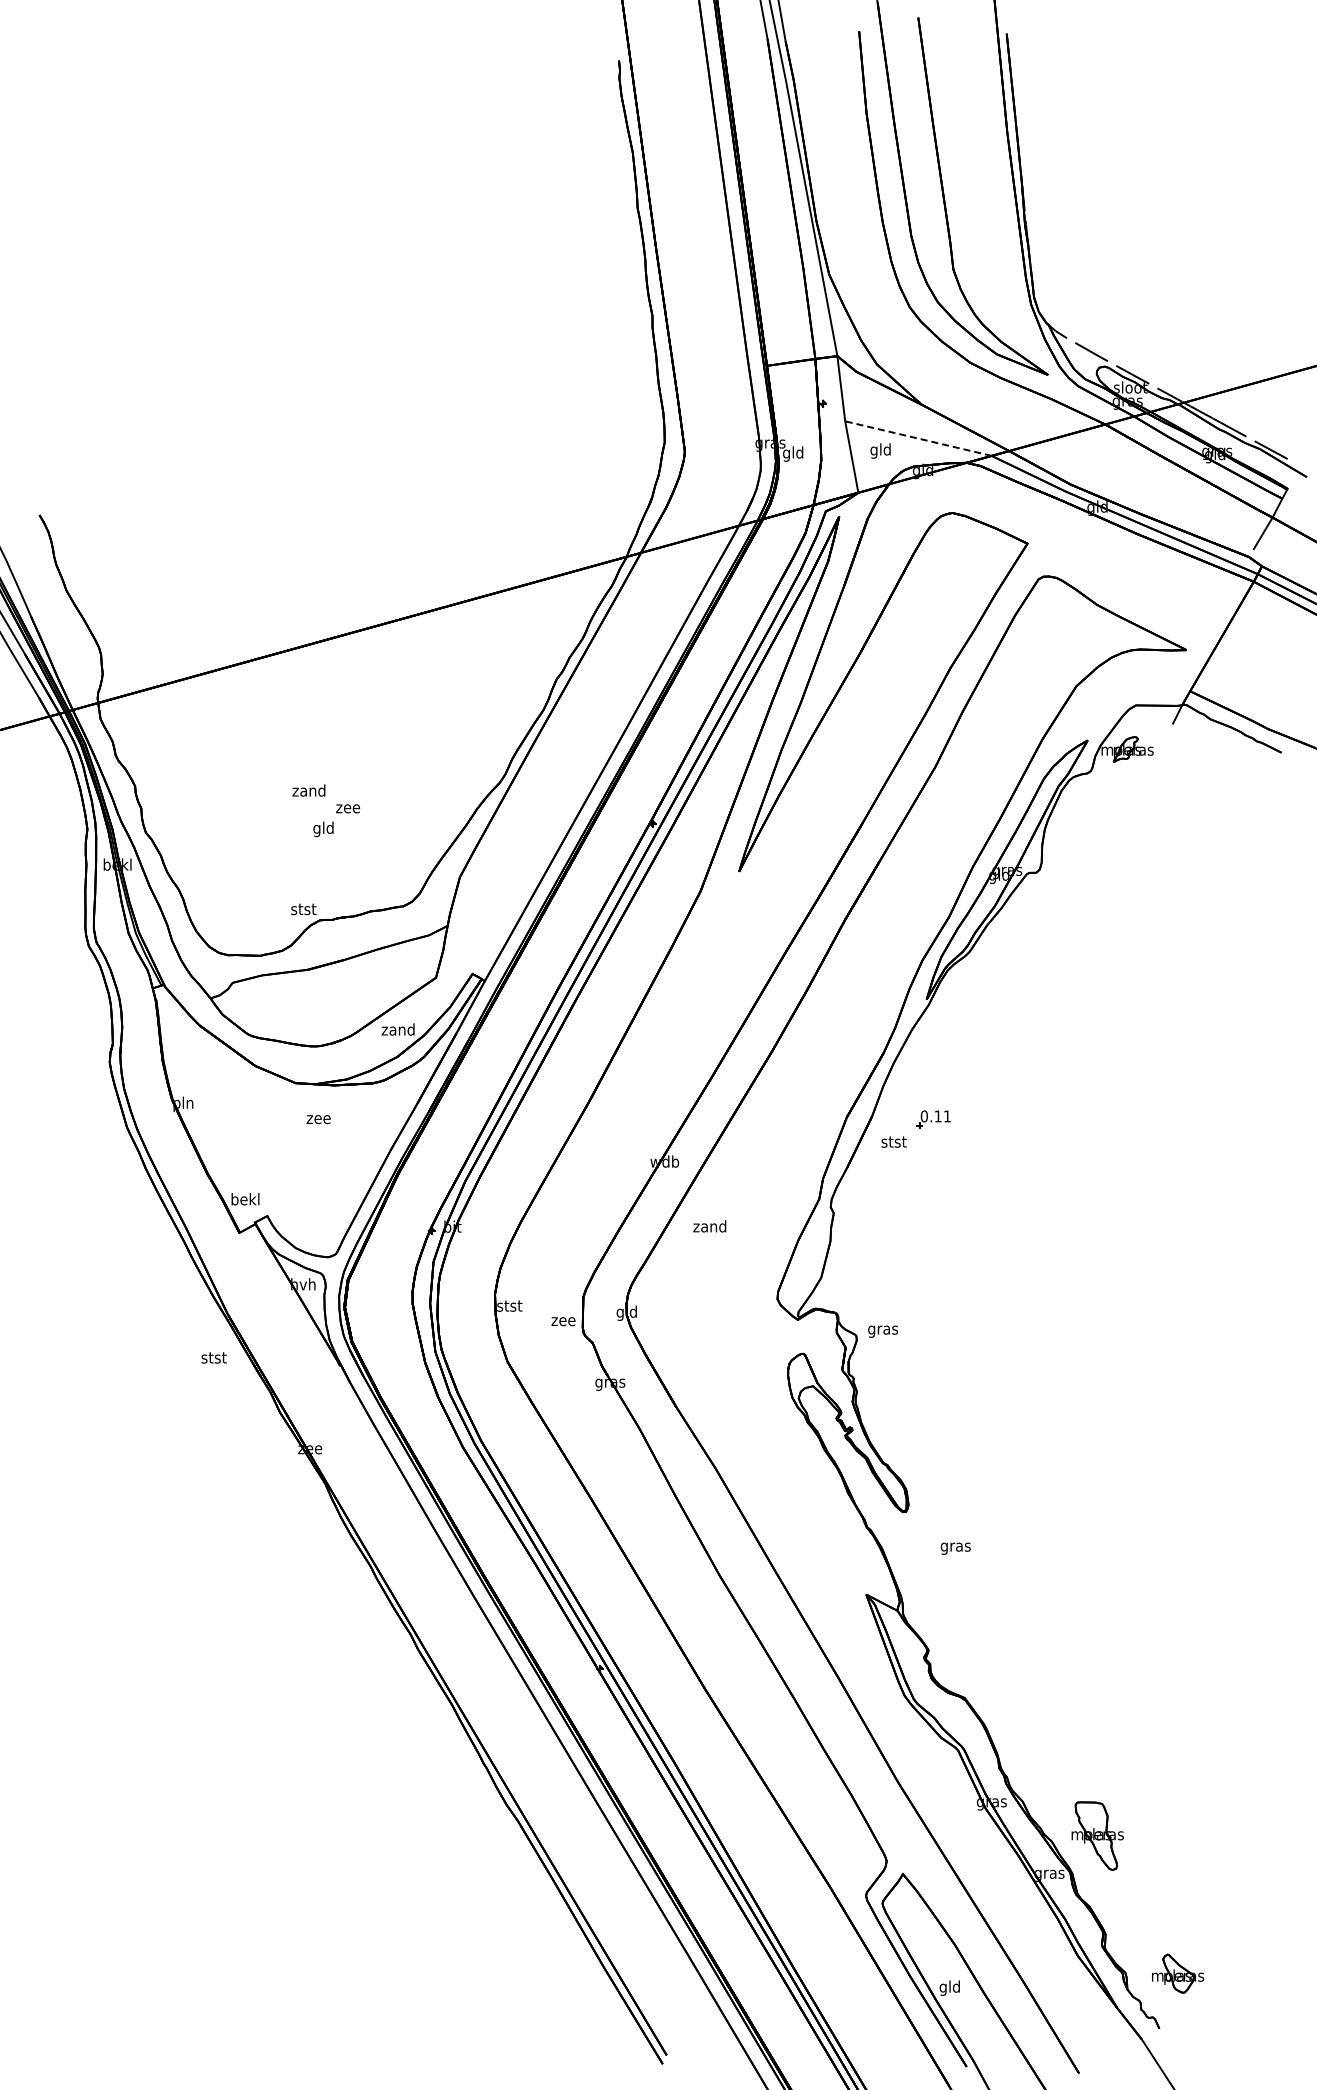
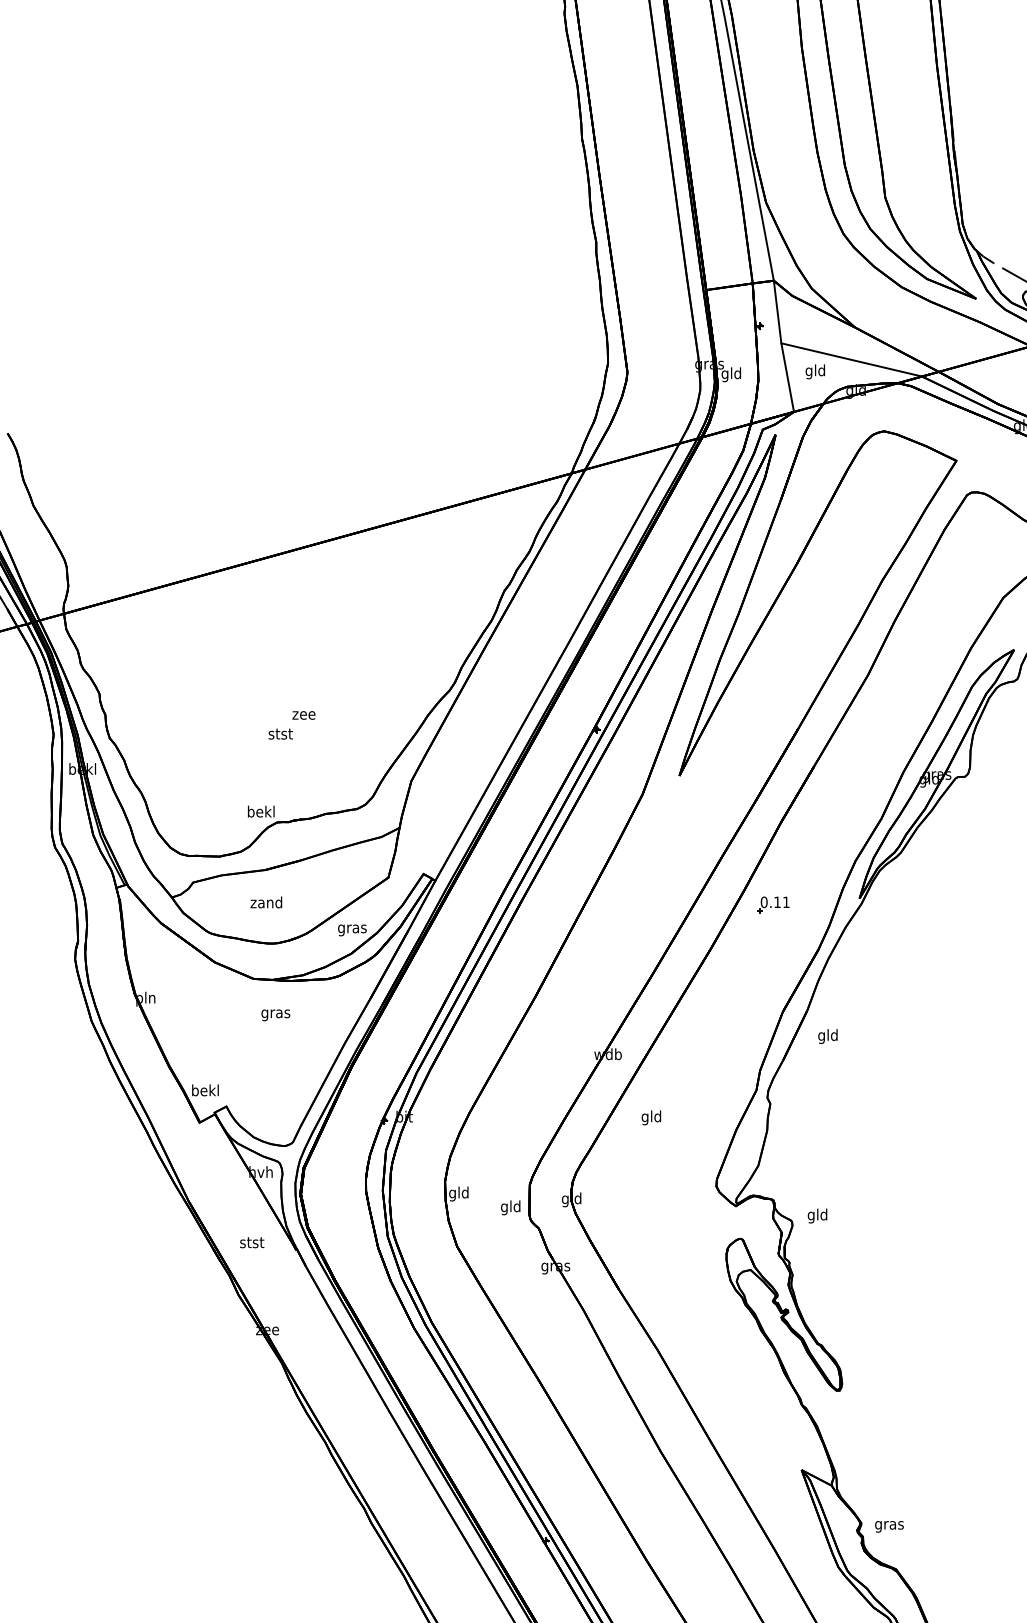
line: (917, 438) -> (850, 359), dashed -> solid
text: (308, 790) -> (265, 902), moved
text: (323, 829) -> (280, 735), gld -> stst
text: (303, 908) -> (261, 811), stst -> bekl
text: (397, 1030) -> (351, 928), zand -> gras
part: (933, 1119) -> (773, 905), moved
text: (318, 1121) -> (275, 1015), zee -> gras
text: (893, 1142) -> (827, 1035), stst -> gld
text: (709, 1227) -> (651, 1117), zand -> gld
text: (509, 1306) -> (458, 1193), stst -> gld
text: (563, 1321) -> (510, 1207), zee -> gld
text: (883, 1329) -> (818, 1215), gras -> gld
text: (213, 1357) -> (251, 1242), moved
text: (955, 1548) -> (889, 1526), moved

